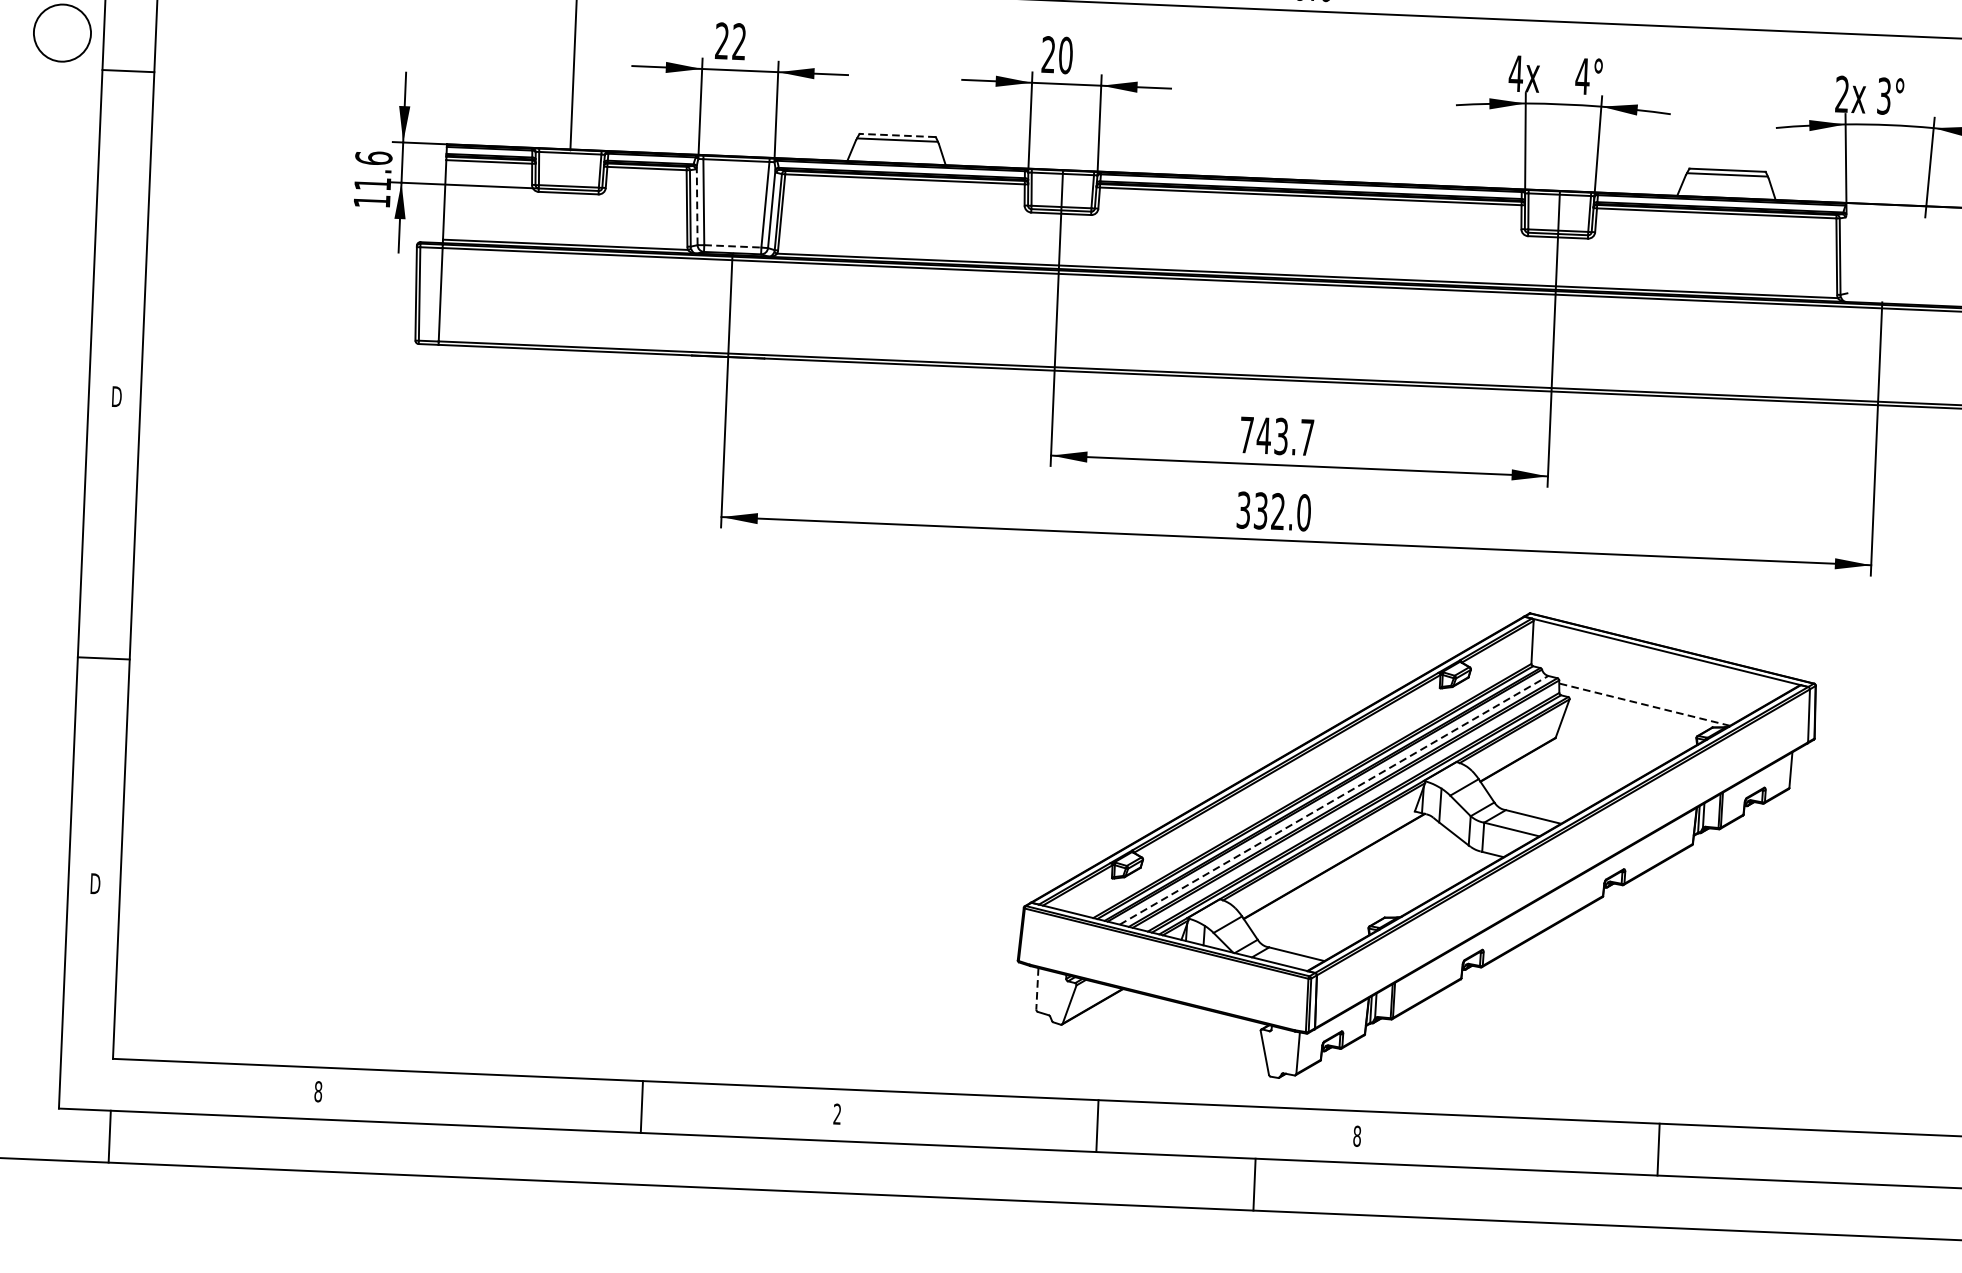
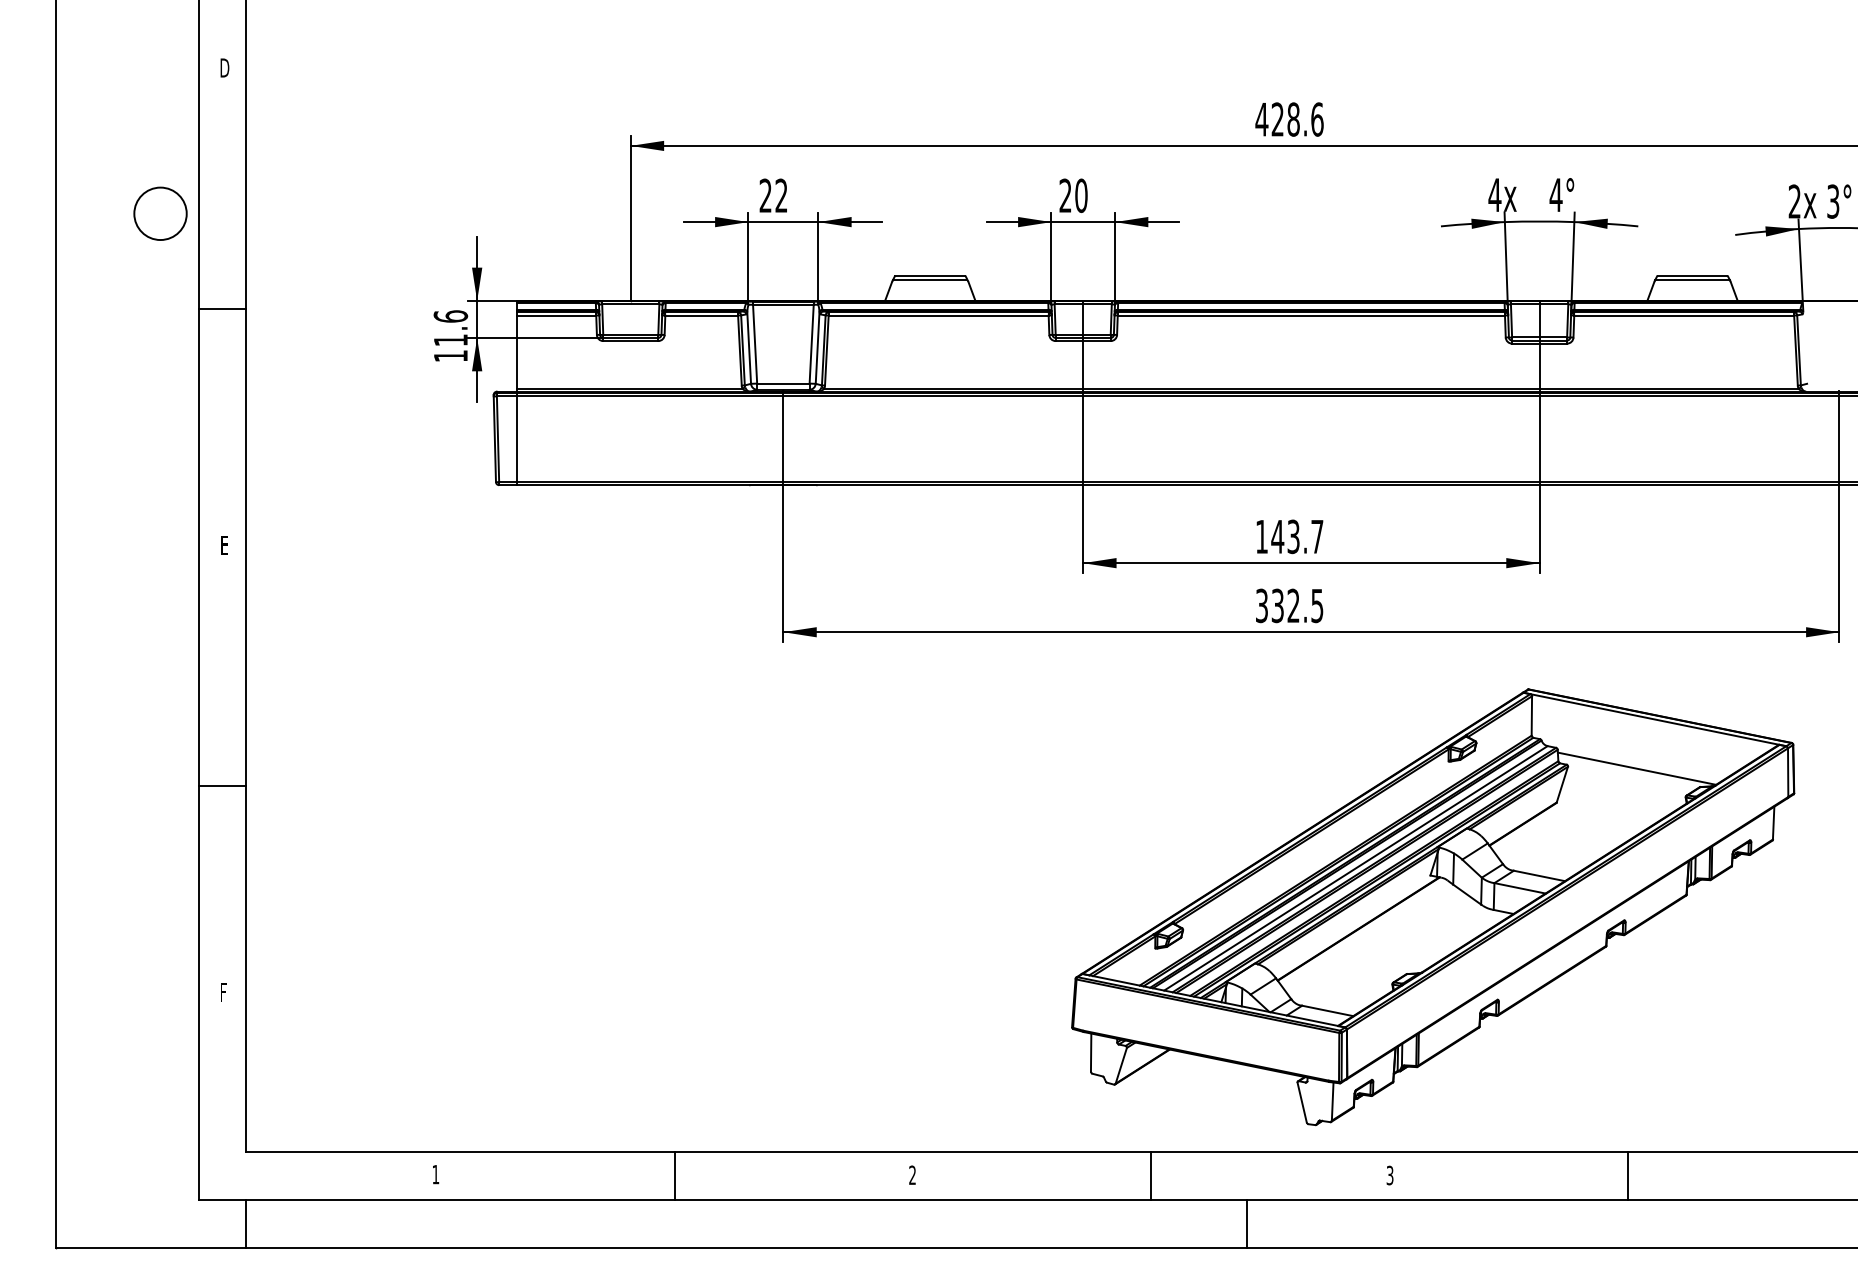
line: (128, 71) -> (222, 309), moved
line: (897, 135) -> (930, 275), dashed -> solid
line: (697, 205) -> (749, 347), dashed -> solid
line: (732, 246) -> (783, 383), dashed -> solid
text: (117, 396) -> (224, 544), D -> E
text: (1246, 434) -> (1261, 536), 743.7 -> 143.7
text: (1304, 512) -> (1317, 605), 332.0 -> 332.5
line: (1645, 704) -> (1637, 768), dashed -> solid
line: (1334, 800) -> (1356, 868), dashed -> solid
text: (95, 883) -> (223, 992), D -> F
line: (1037, 989) -> (1091, 1053), dashed -> solid
text: (317, 1091) -> (435, 1174), 8 -> 1
line: (642, 1107) -> (675, 1176), moved
text: (1356, 1136) -> (1389, 1175), 8 -> 3
line: (1658, 1149) -> (1627, 1176), moved
line: (1254, 1184) -> (1246, 1223), moved

